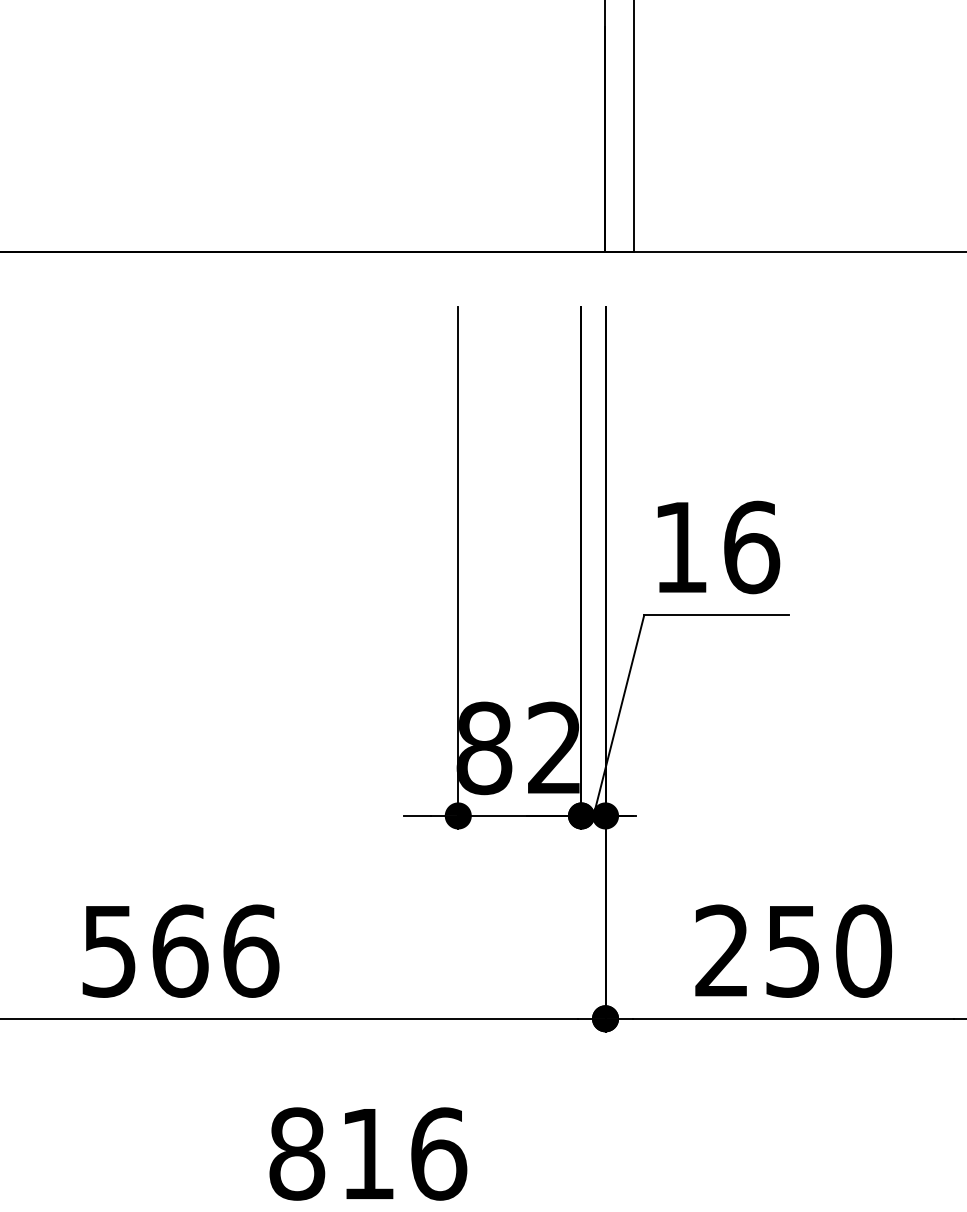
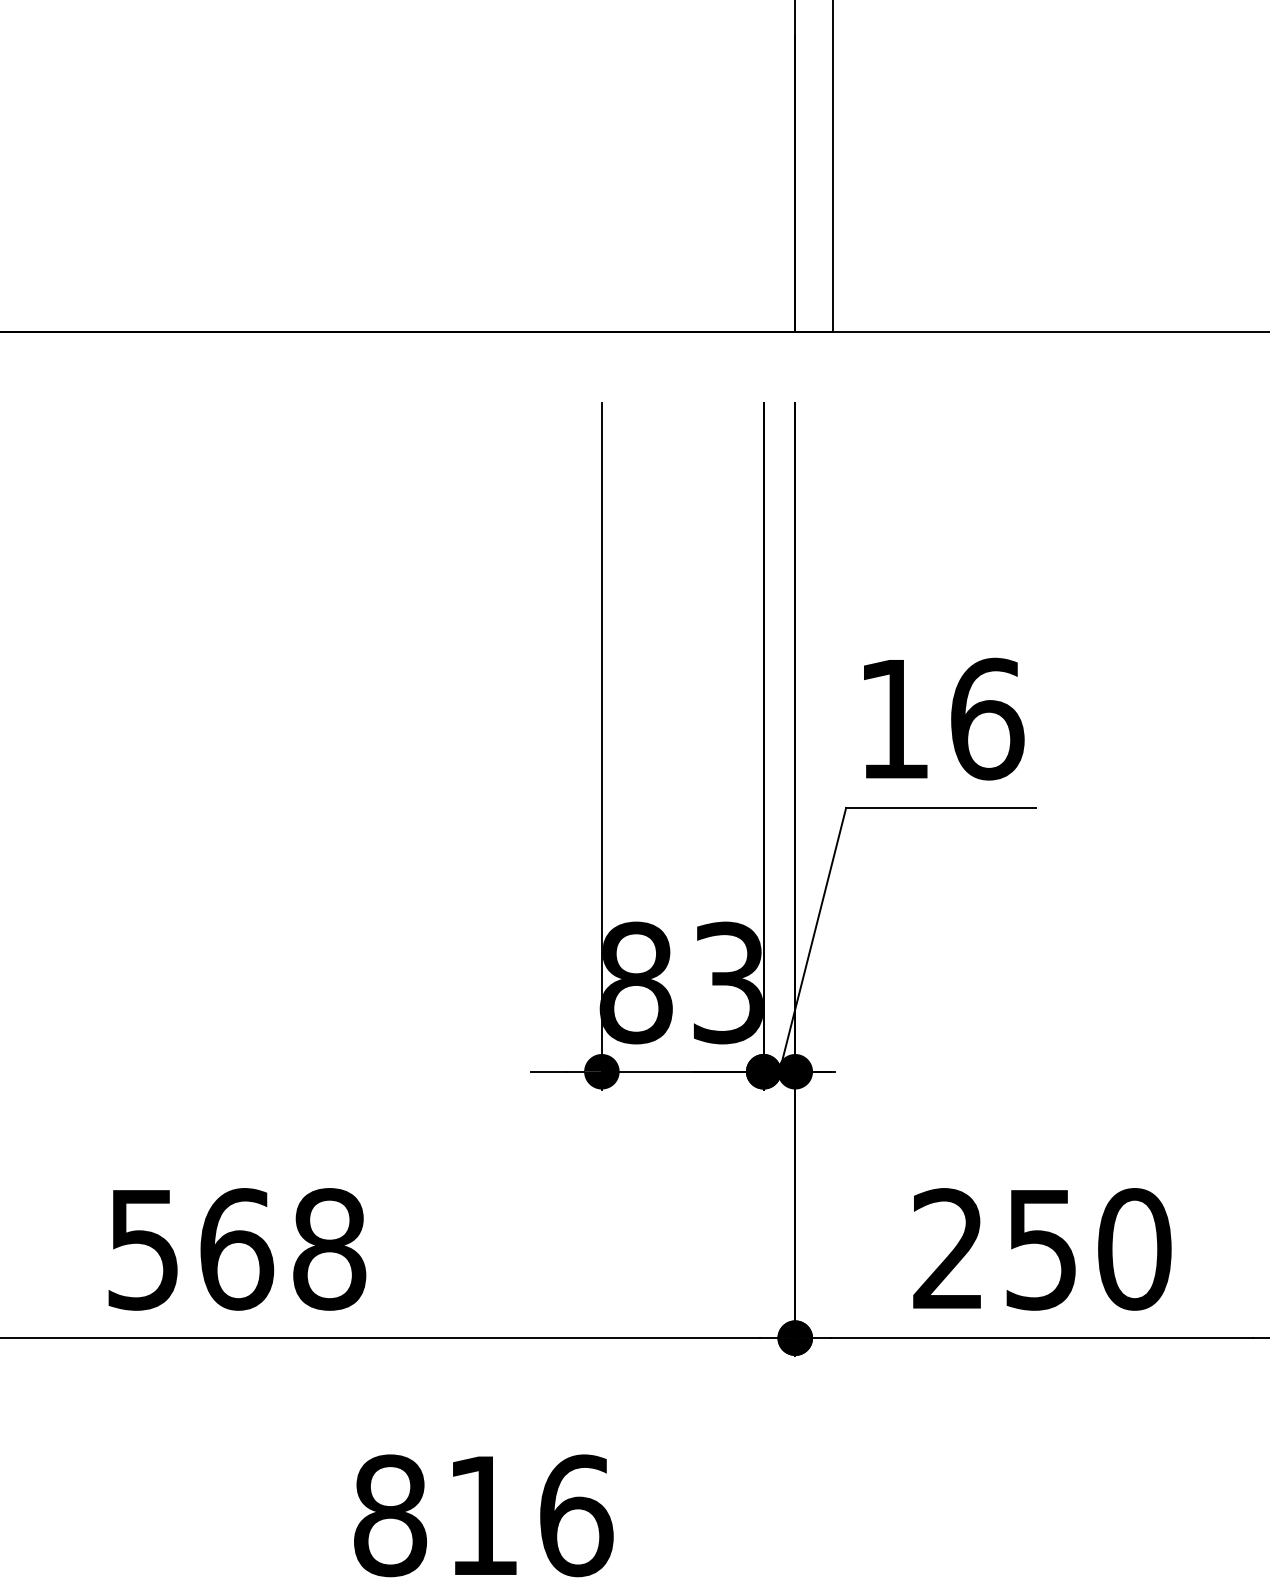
text: (553, 748) -> (727, 982), 82 -> 83
text: (251, 951) -> (330, 1249), 566 -> 568

